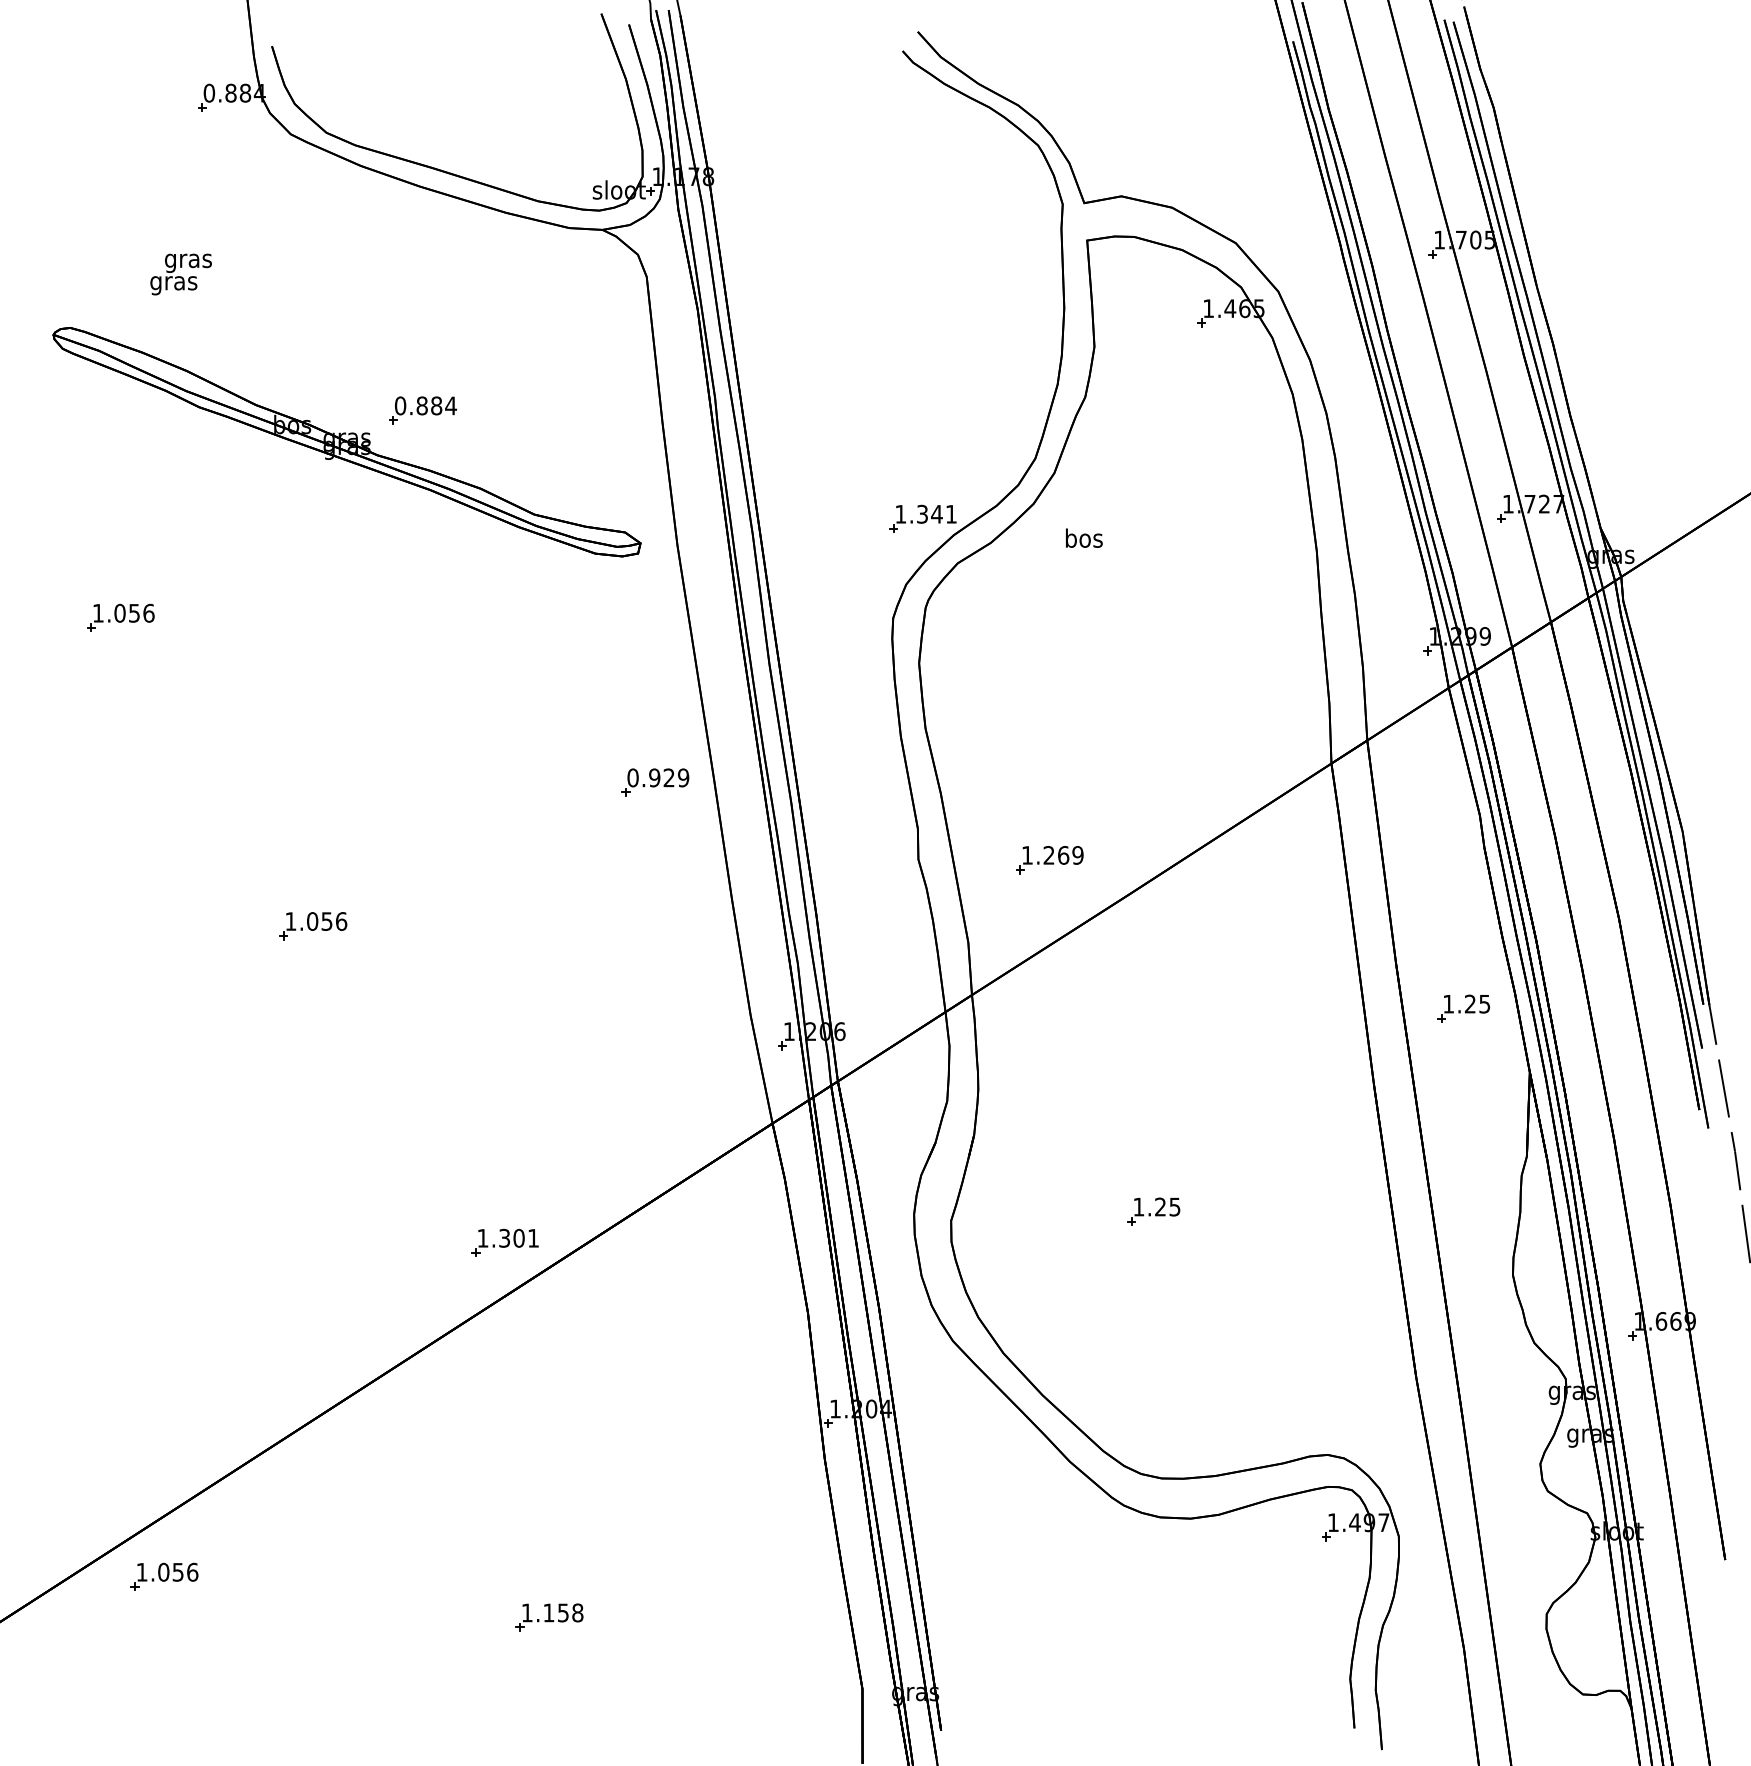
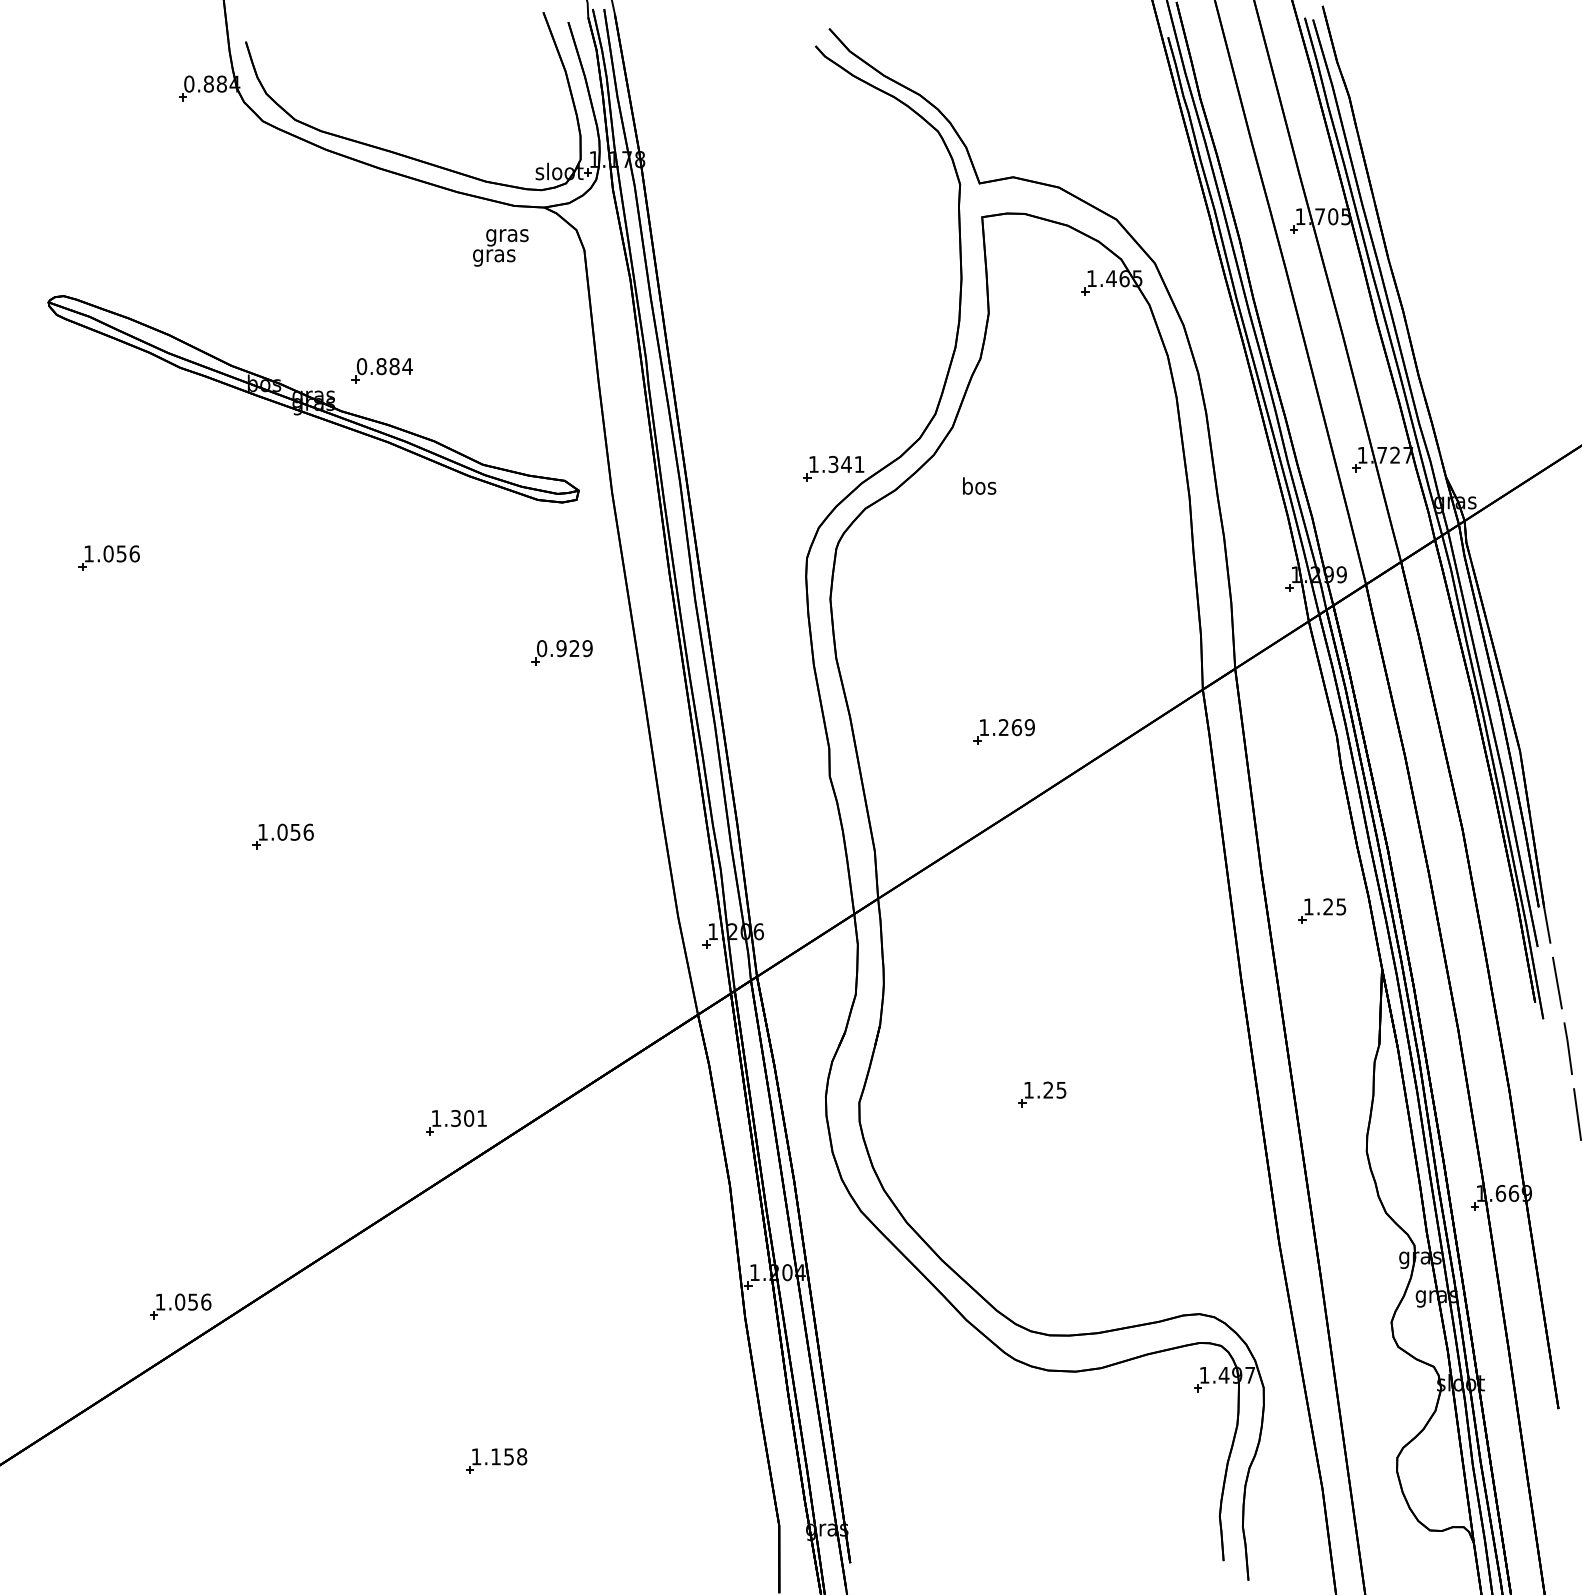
text: (180, 274) -> (500, 247), moved
part: (654, 782) -> (561, 652), moved
part: (1048, 859) -> (1003, 731), moved
part: (164, 1577) -> (180, 1306), moved

